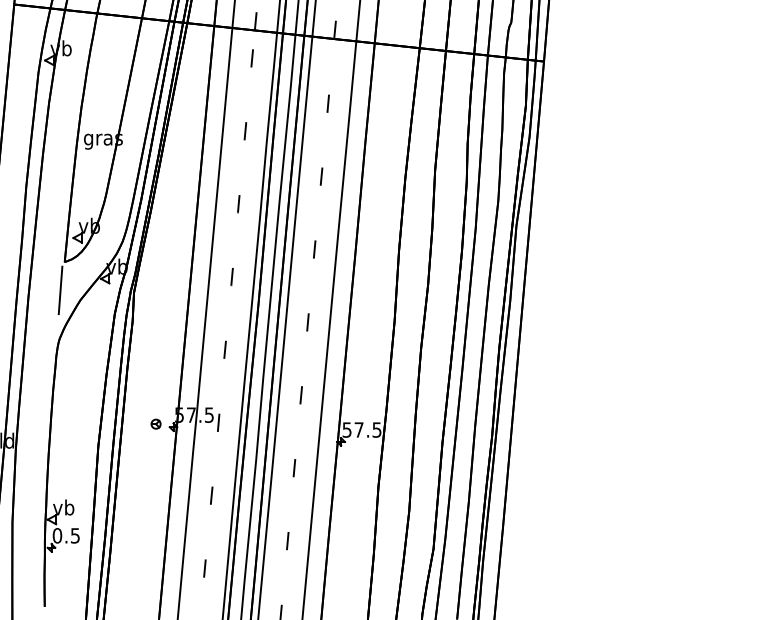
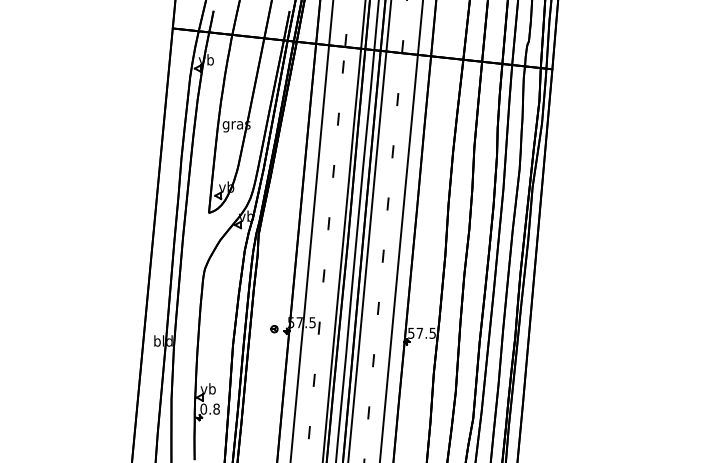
line: (59, 290) -> (205, 233), removed
text: (75, 534) -> (216, 408), 0.5 -> 0.8

